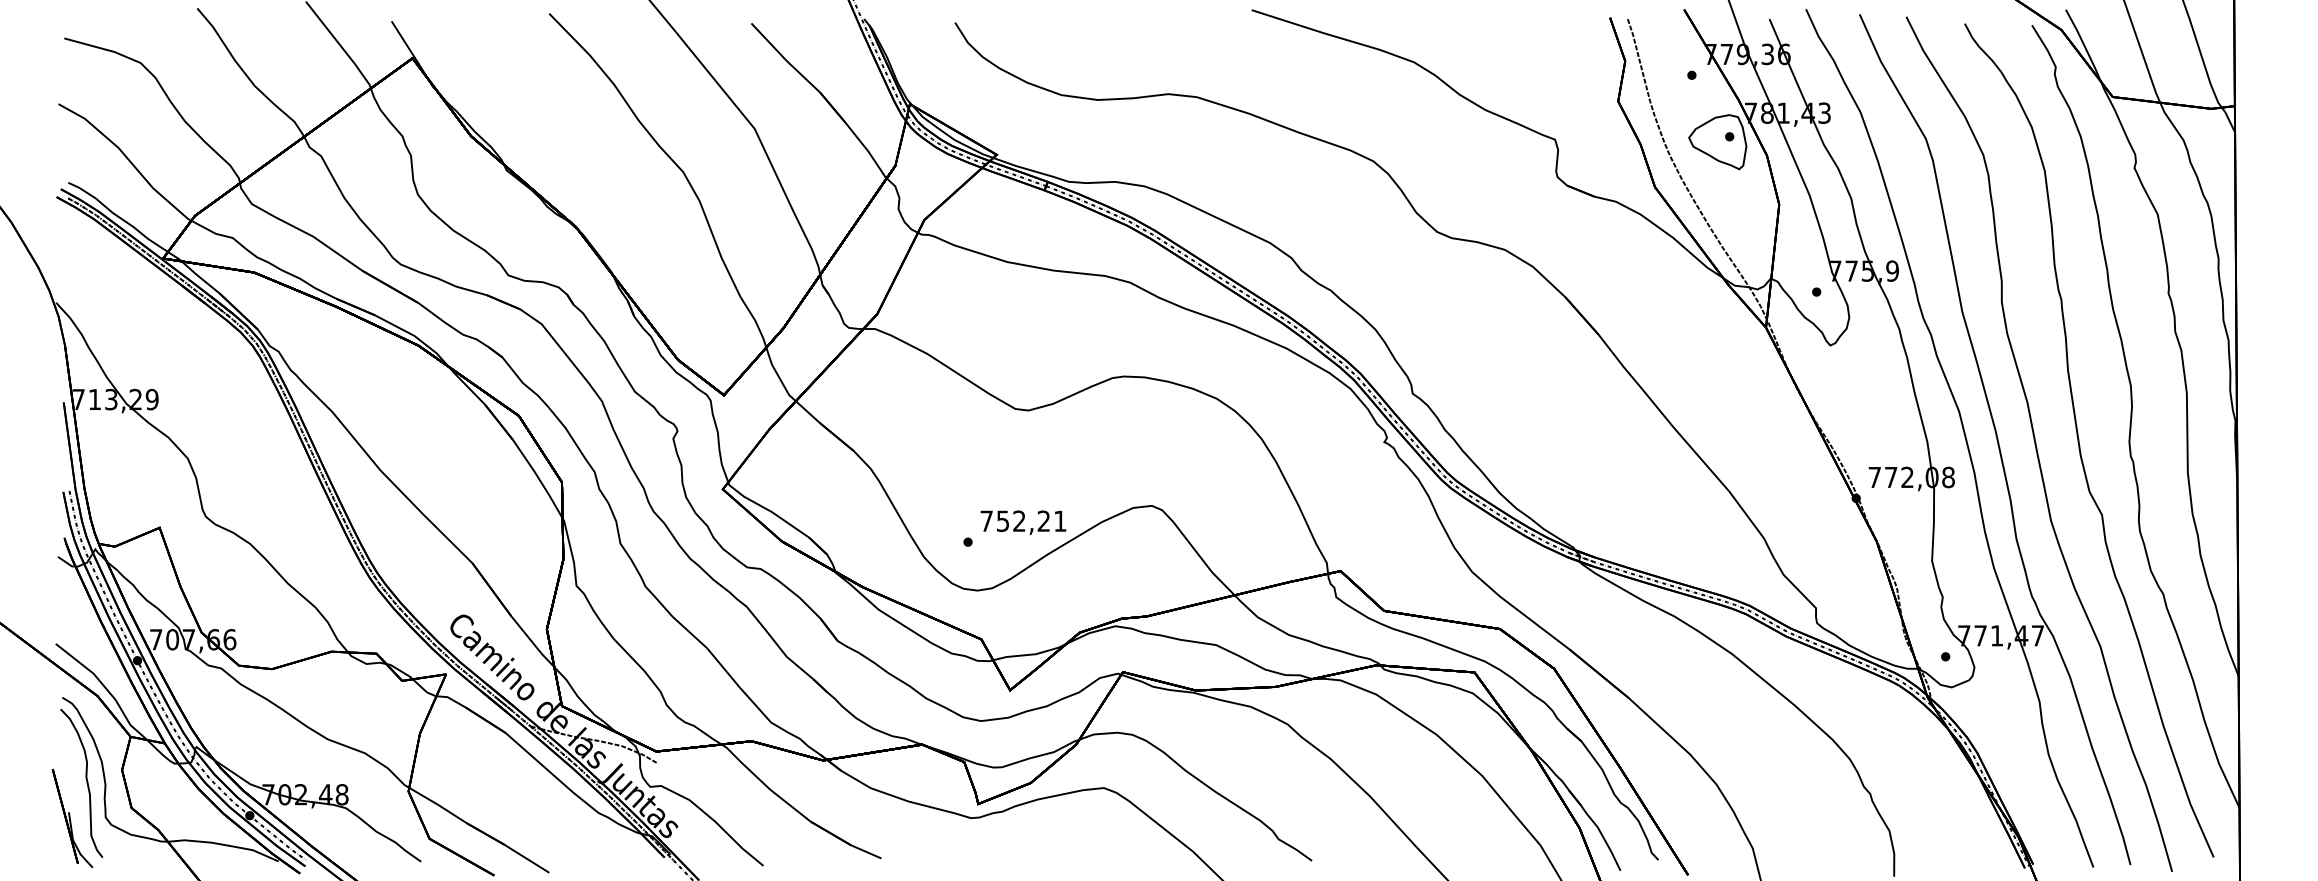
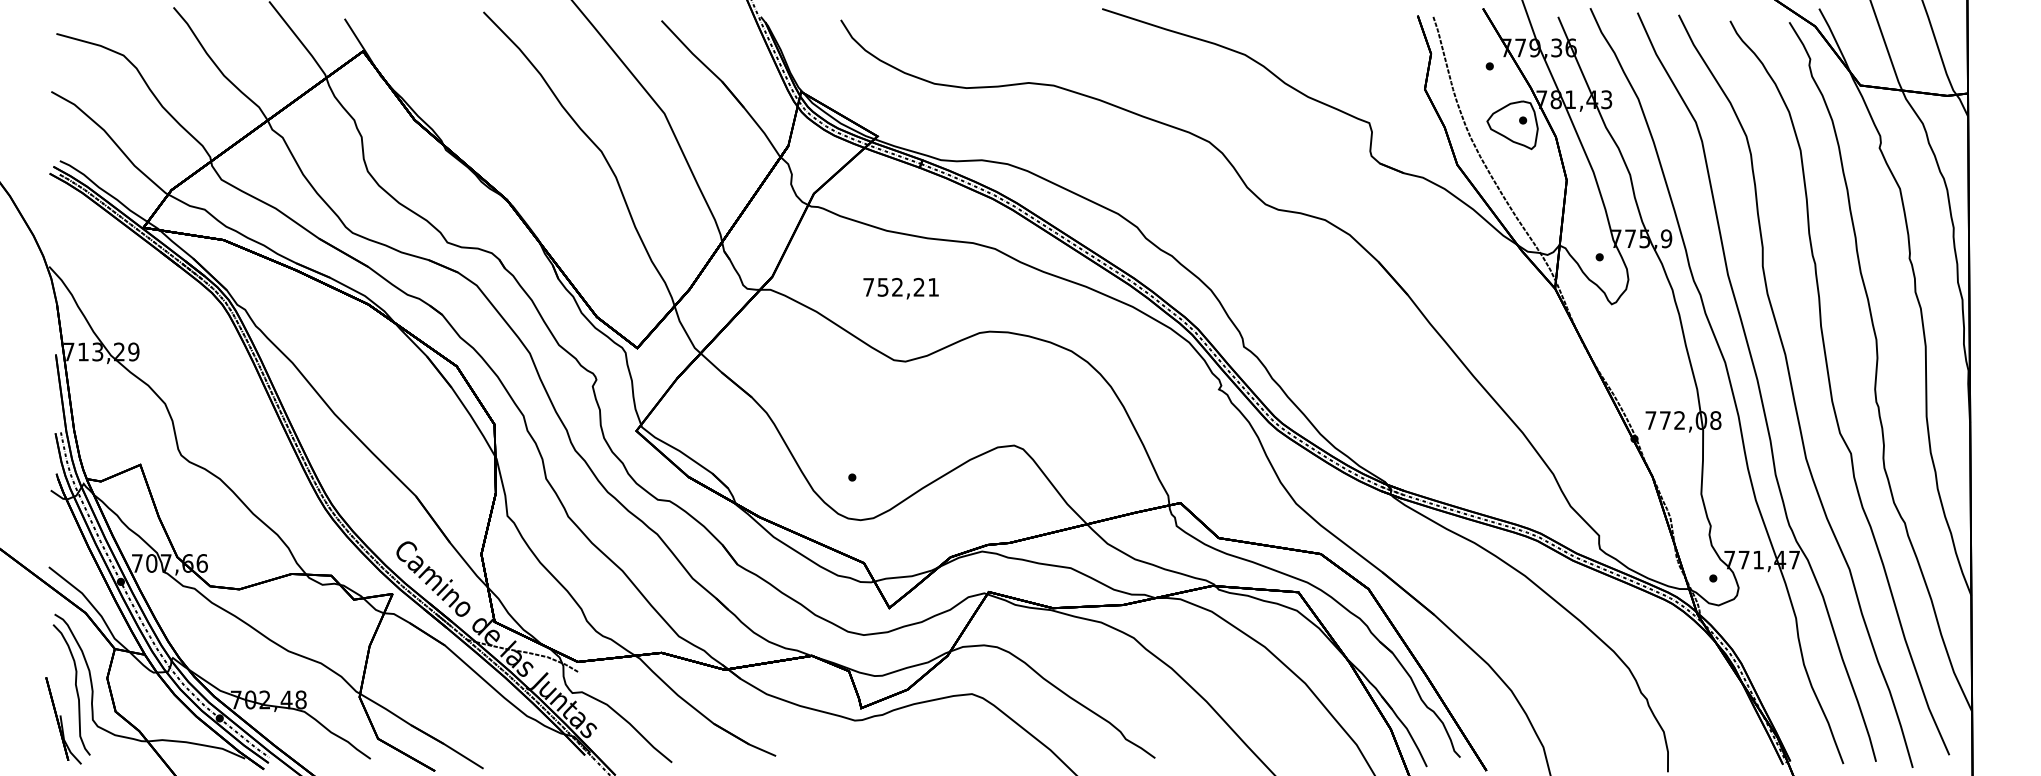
text: (1023, 522) -> (901, 288), moved

